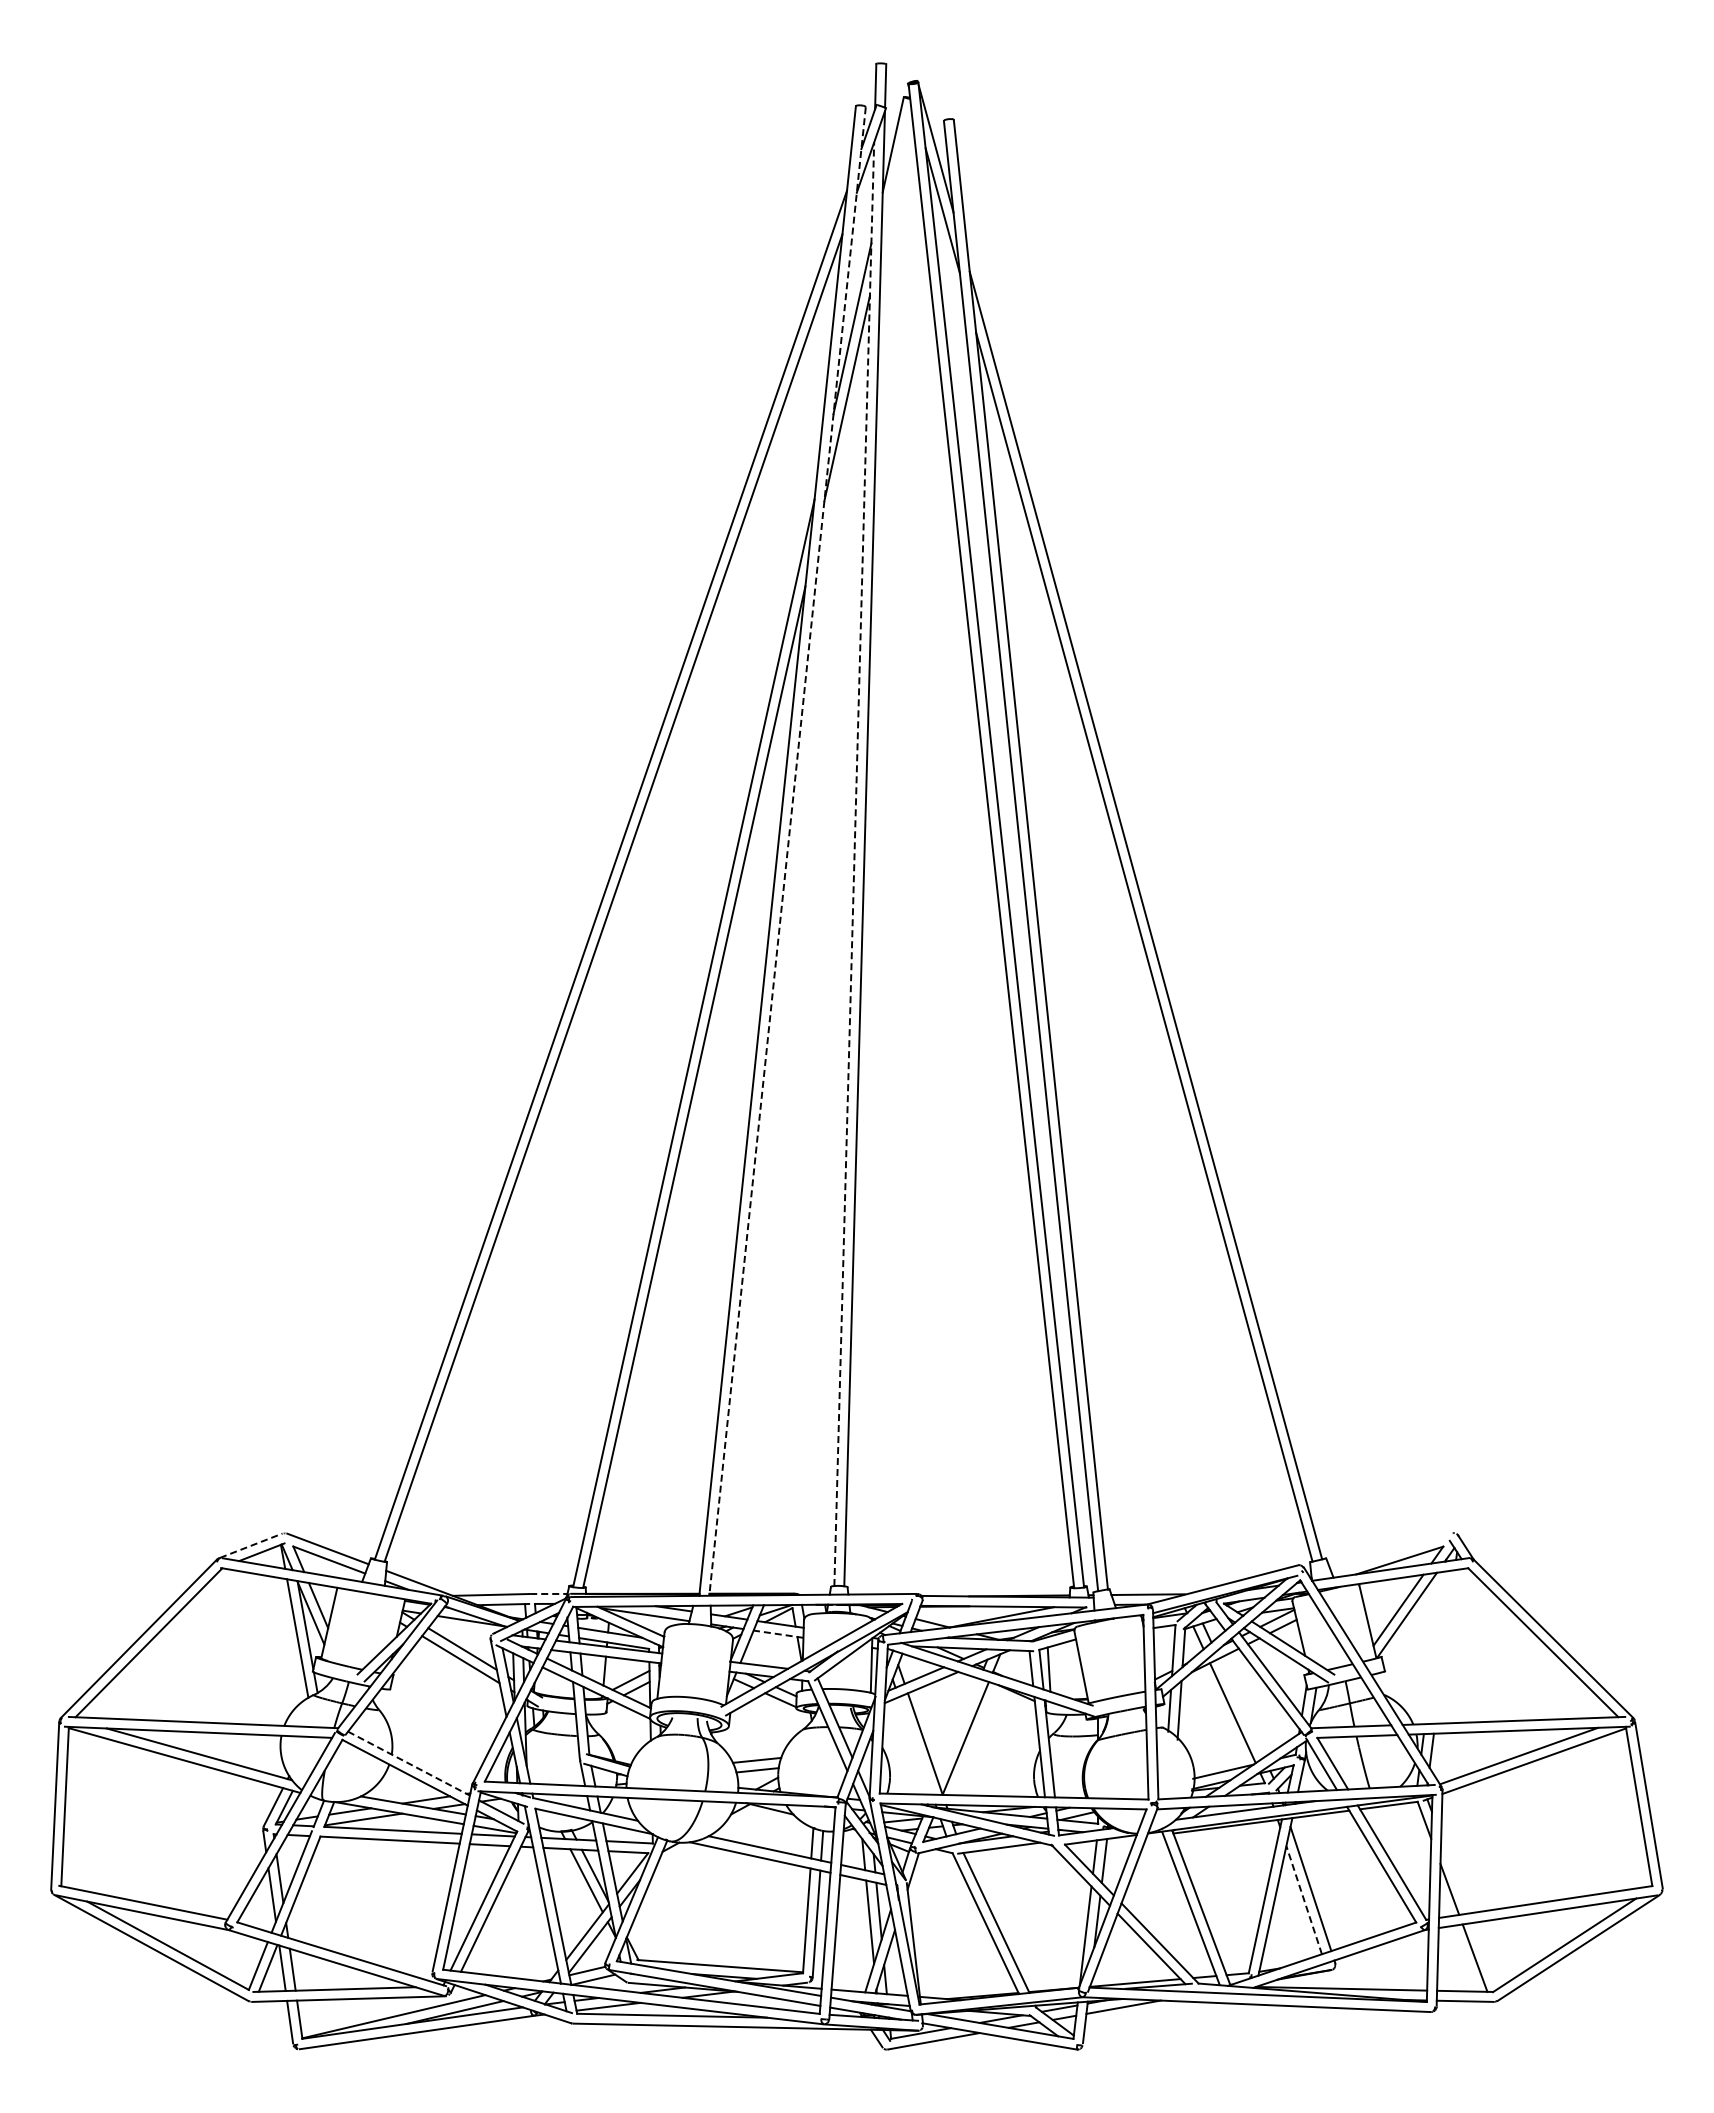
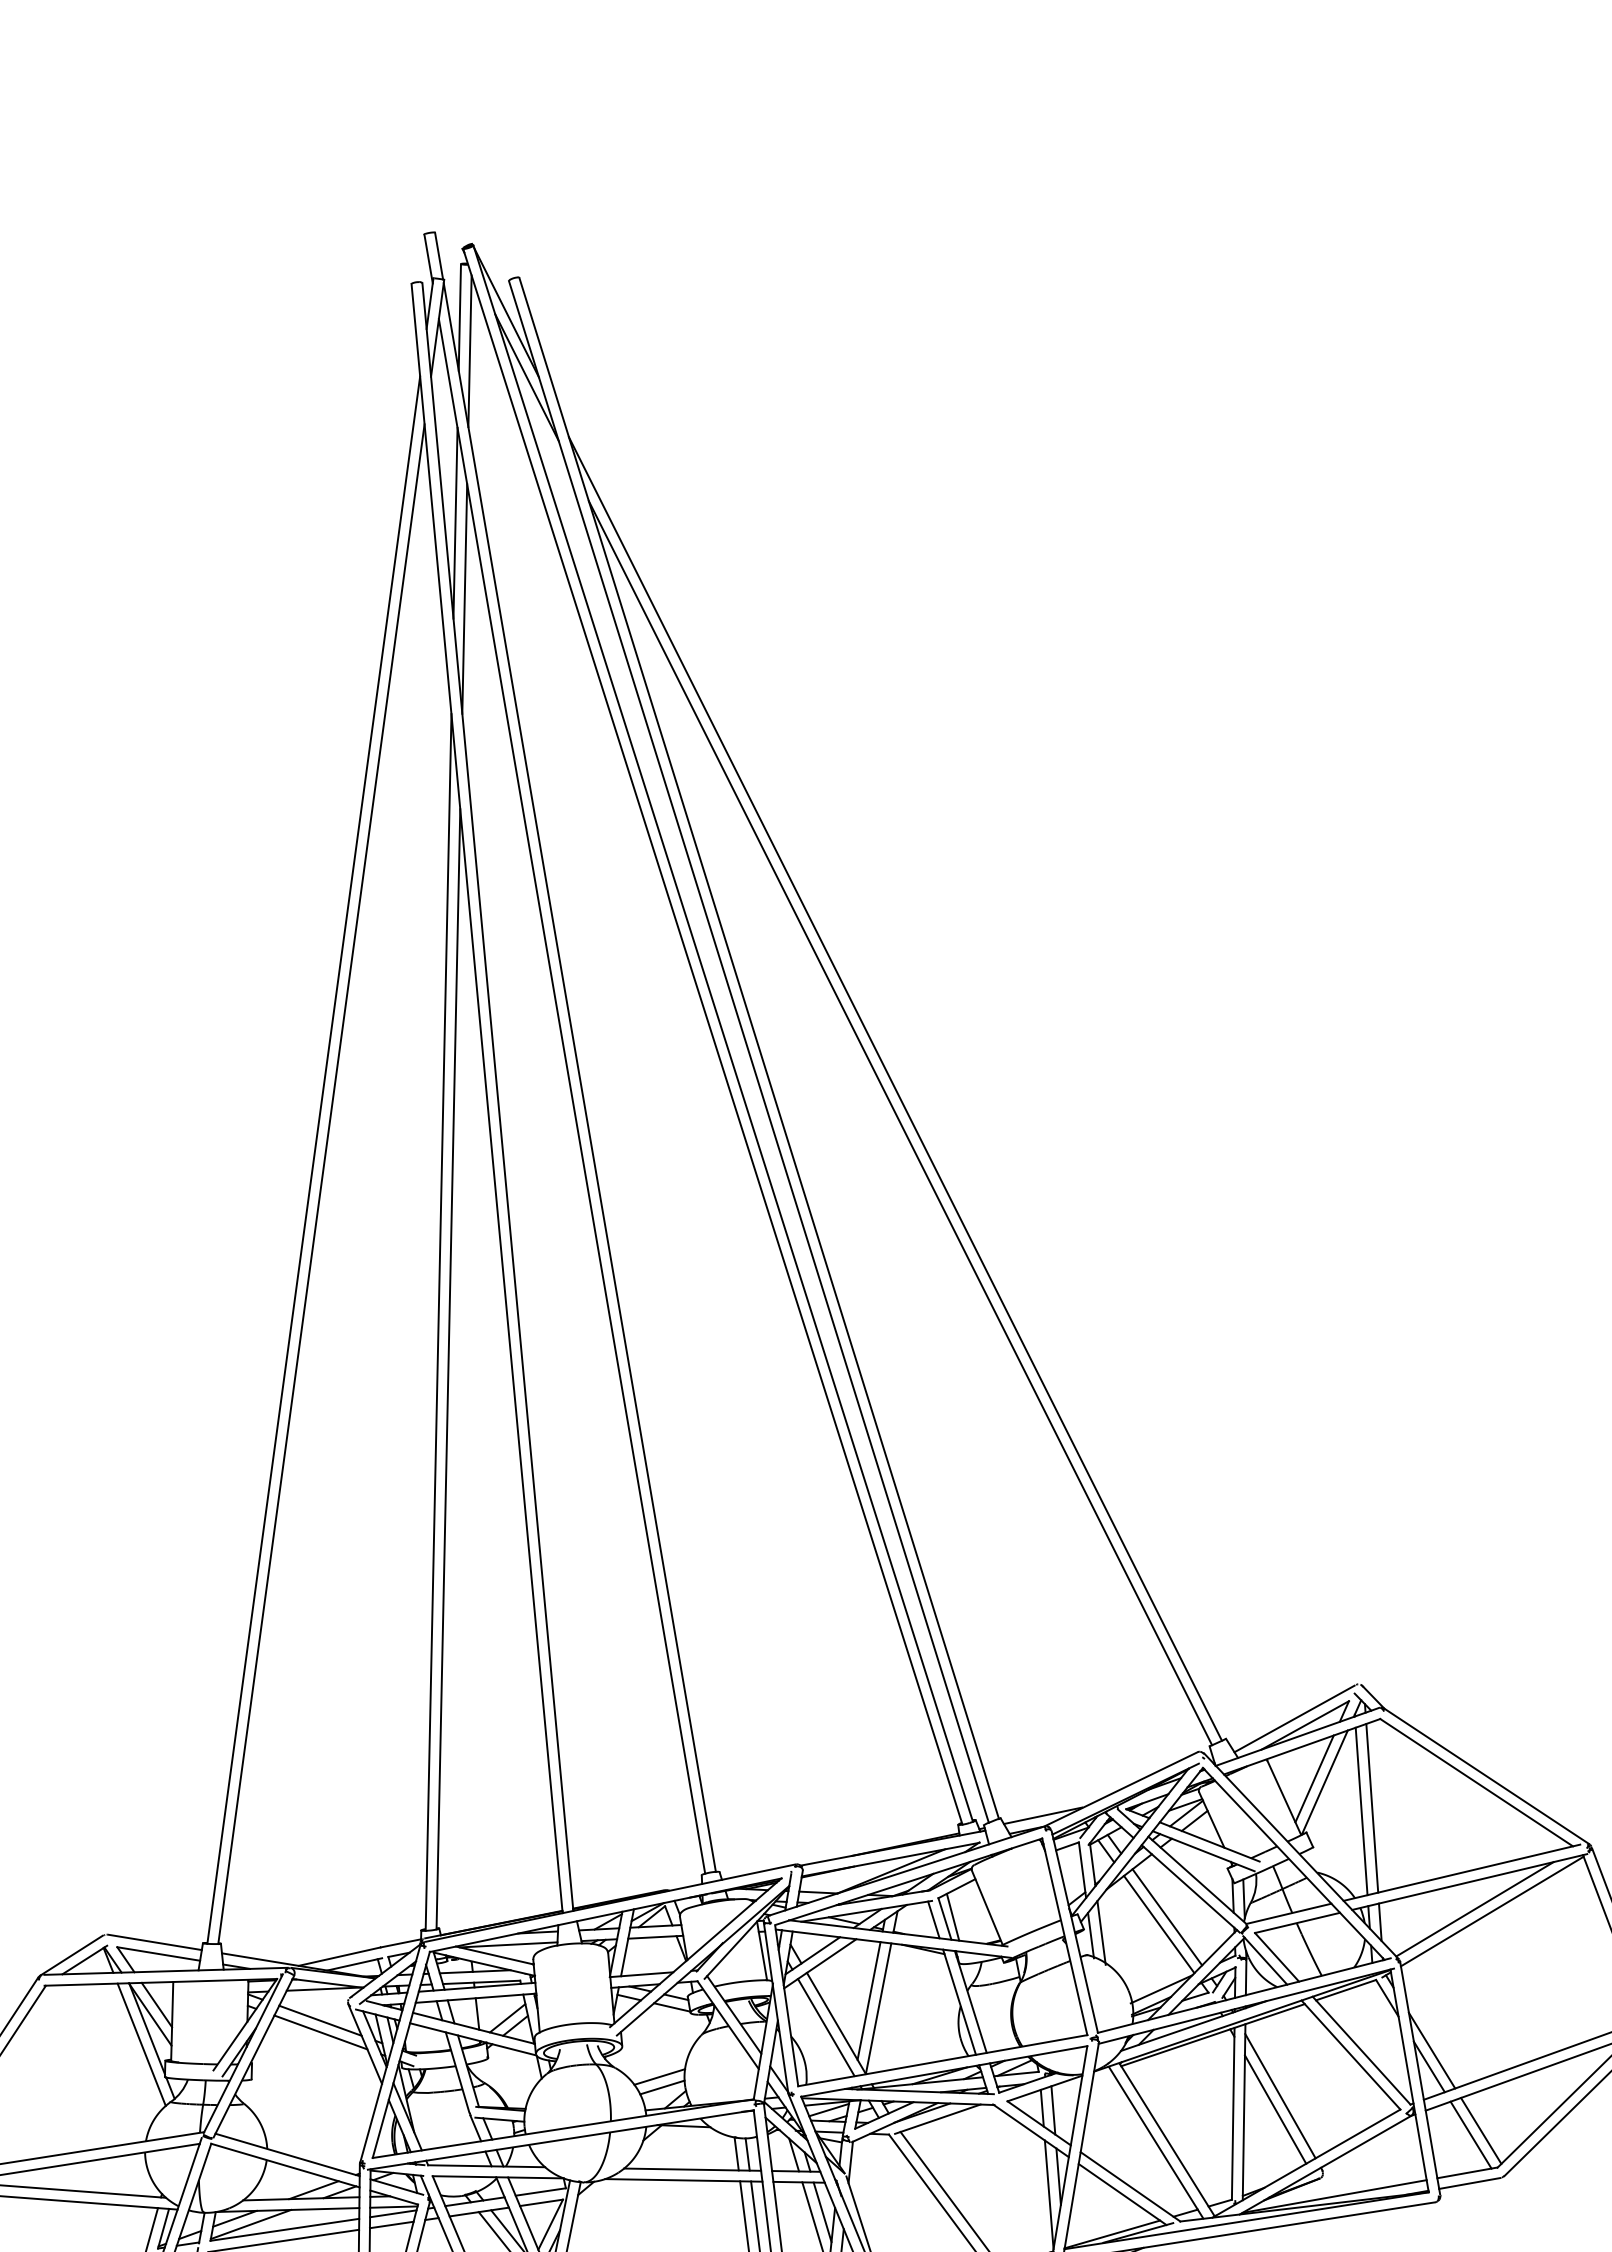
line: (896, 176) -> (470, 350), added
line: (787, 852) -> (498, 1098), dashed -> solid
line: (854, 863) -> (572, 1095), dashed -> solid
line: (251, 1545) -> (72, 1955), dashed -> solid
line: (1391, 1552) -> (1294, 1718), added
line: (548, 1594) -> (400, 1943), dashed -> solid
line: (778, 1634) -> (655, 1937), dashed -> solid
line: (1444, 1646) -> (1371, 1807), added
line: (1434, 1647) -> (1361, 1811), added
line: (1241, 1707) -> (1167, 1916), added
line: (958, 1729) -> (868, 2000), added
line: (915, 1745) -> (826, 2027), added
line: (408, 1763) -> (287, 2154), dashed -> solid
line: (1455, 1875) -> (1432, 2050), added
line: (1304, 1900) -> (1276, 2109), dashed -> solid
line: (1484, 1955) -> (1480, 2130), added

